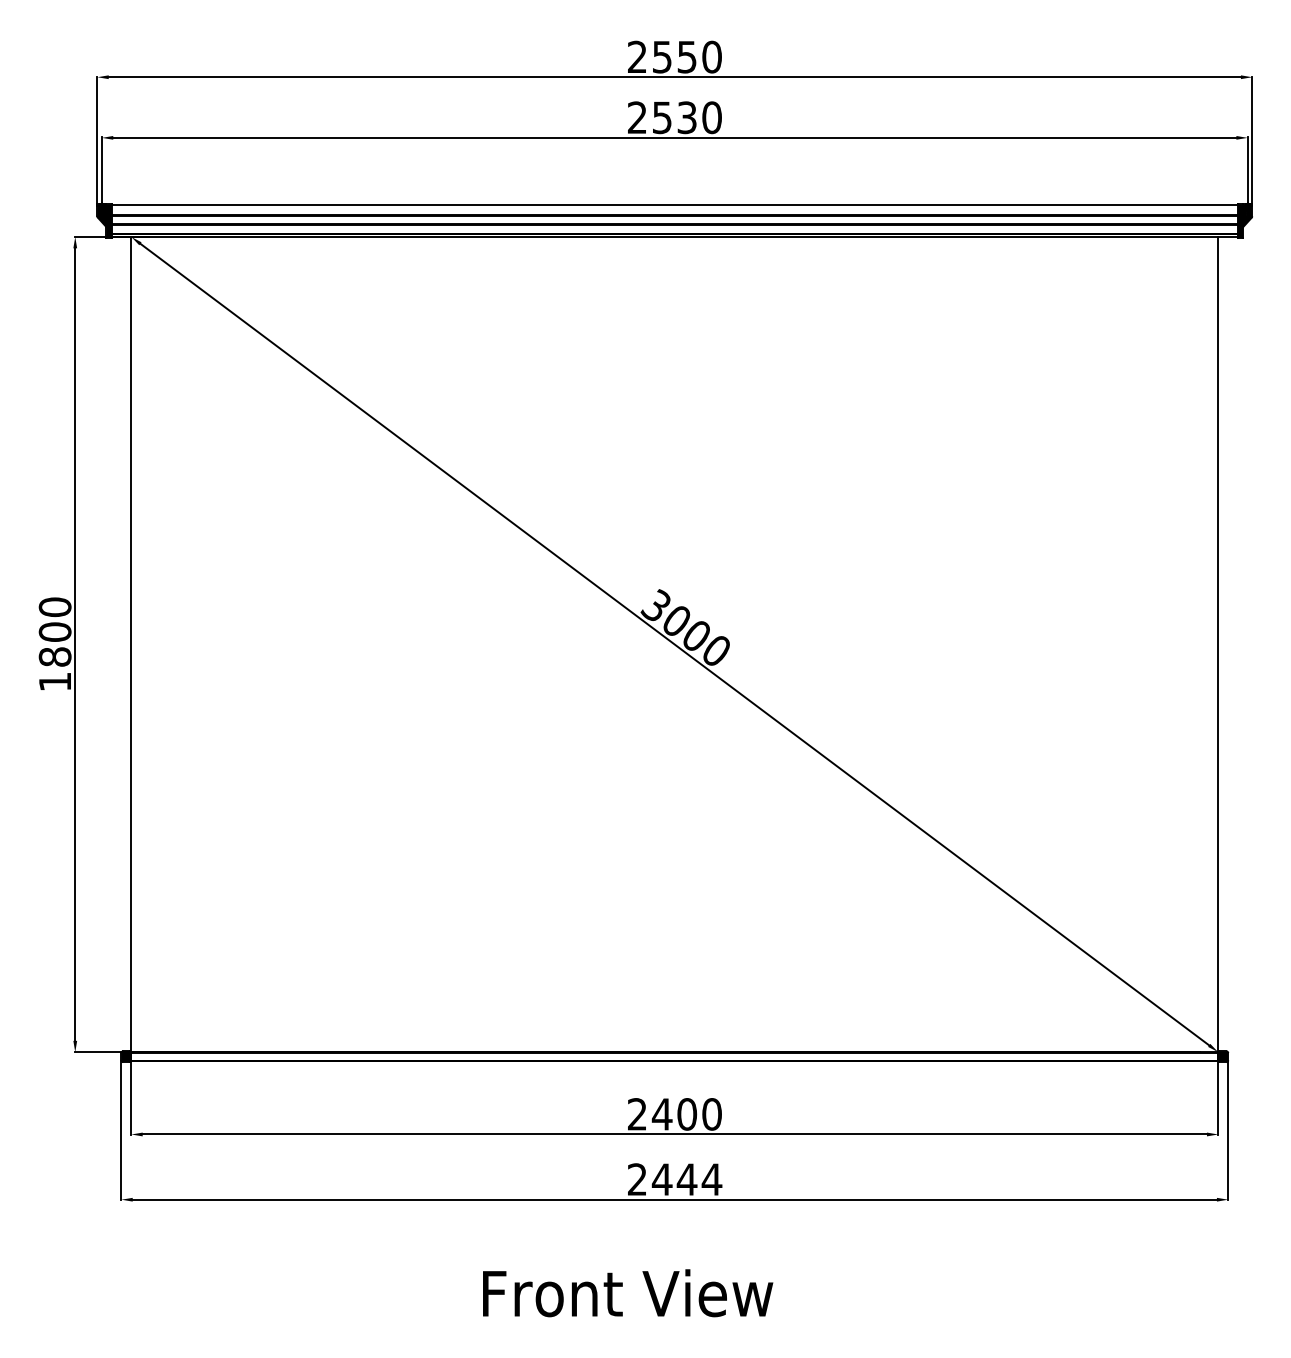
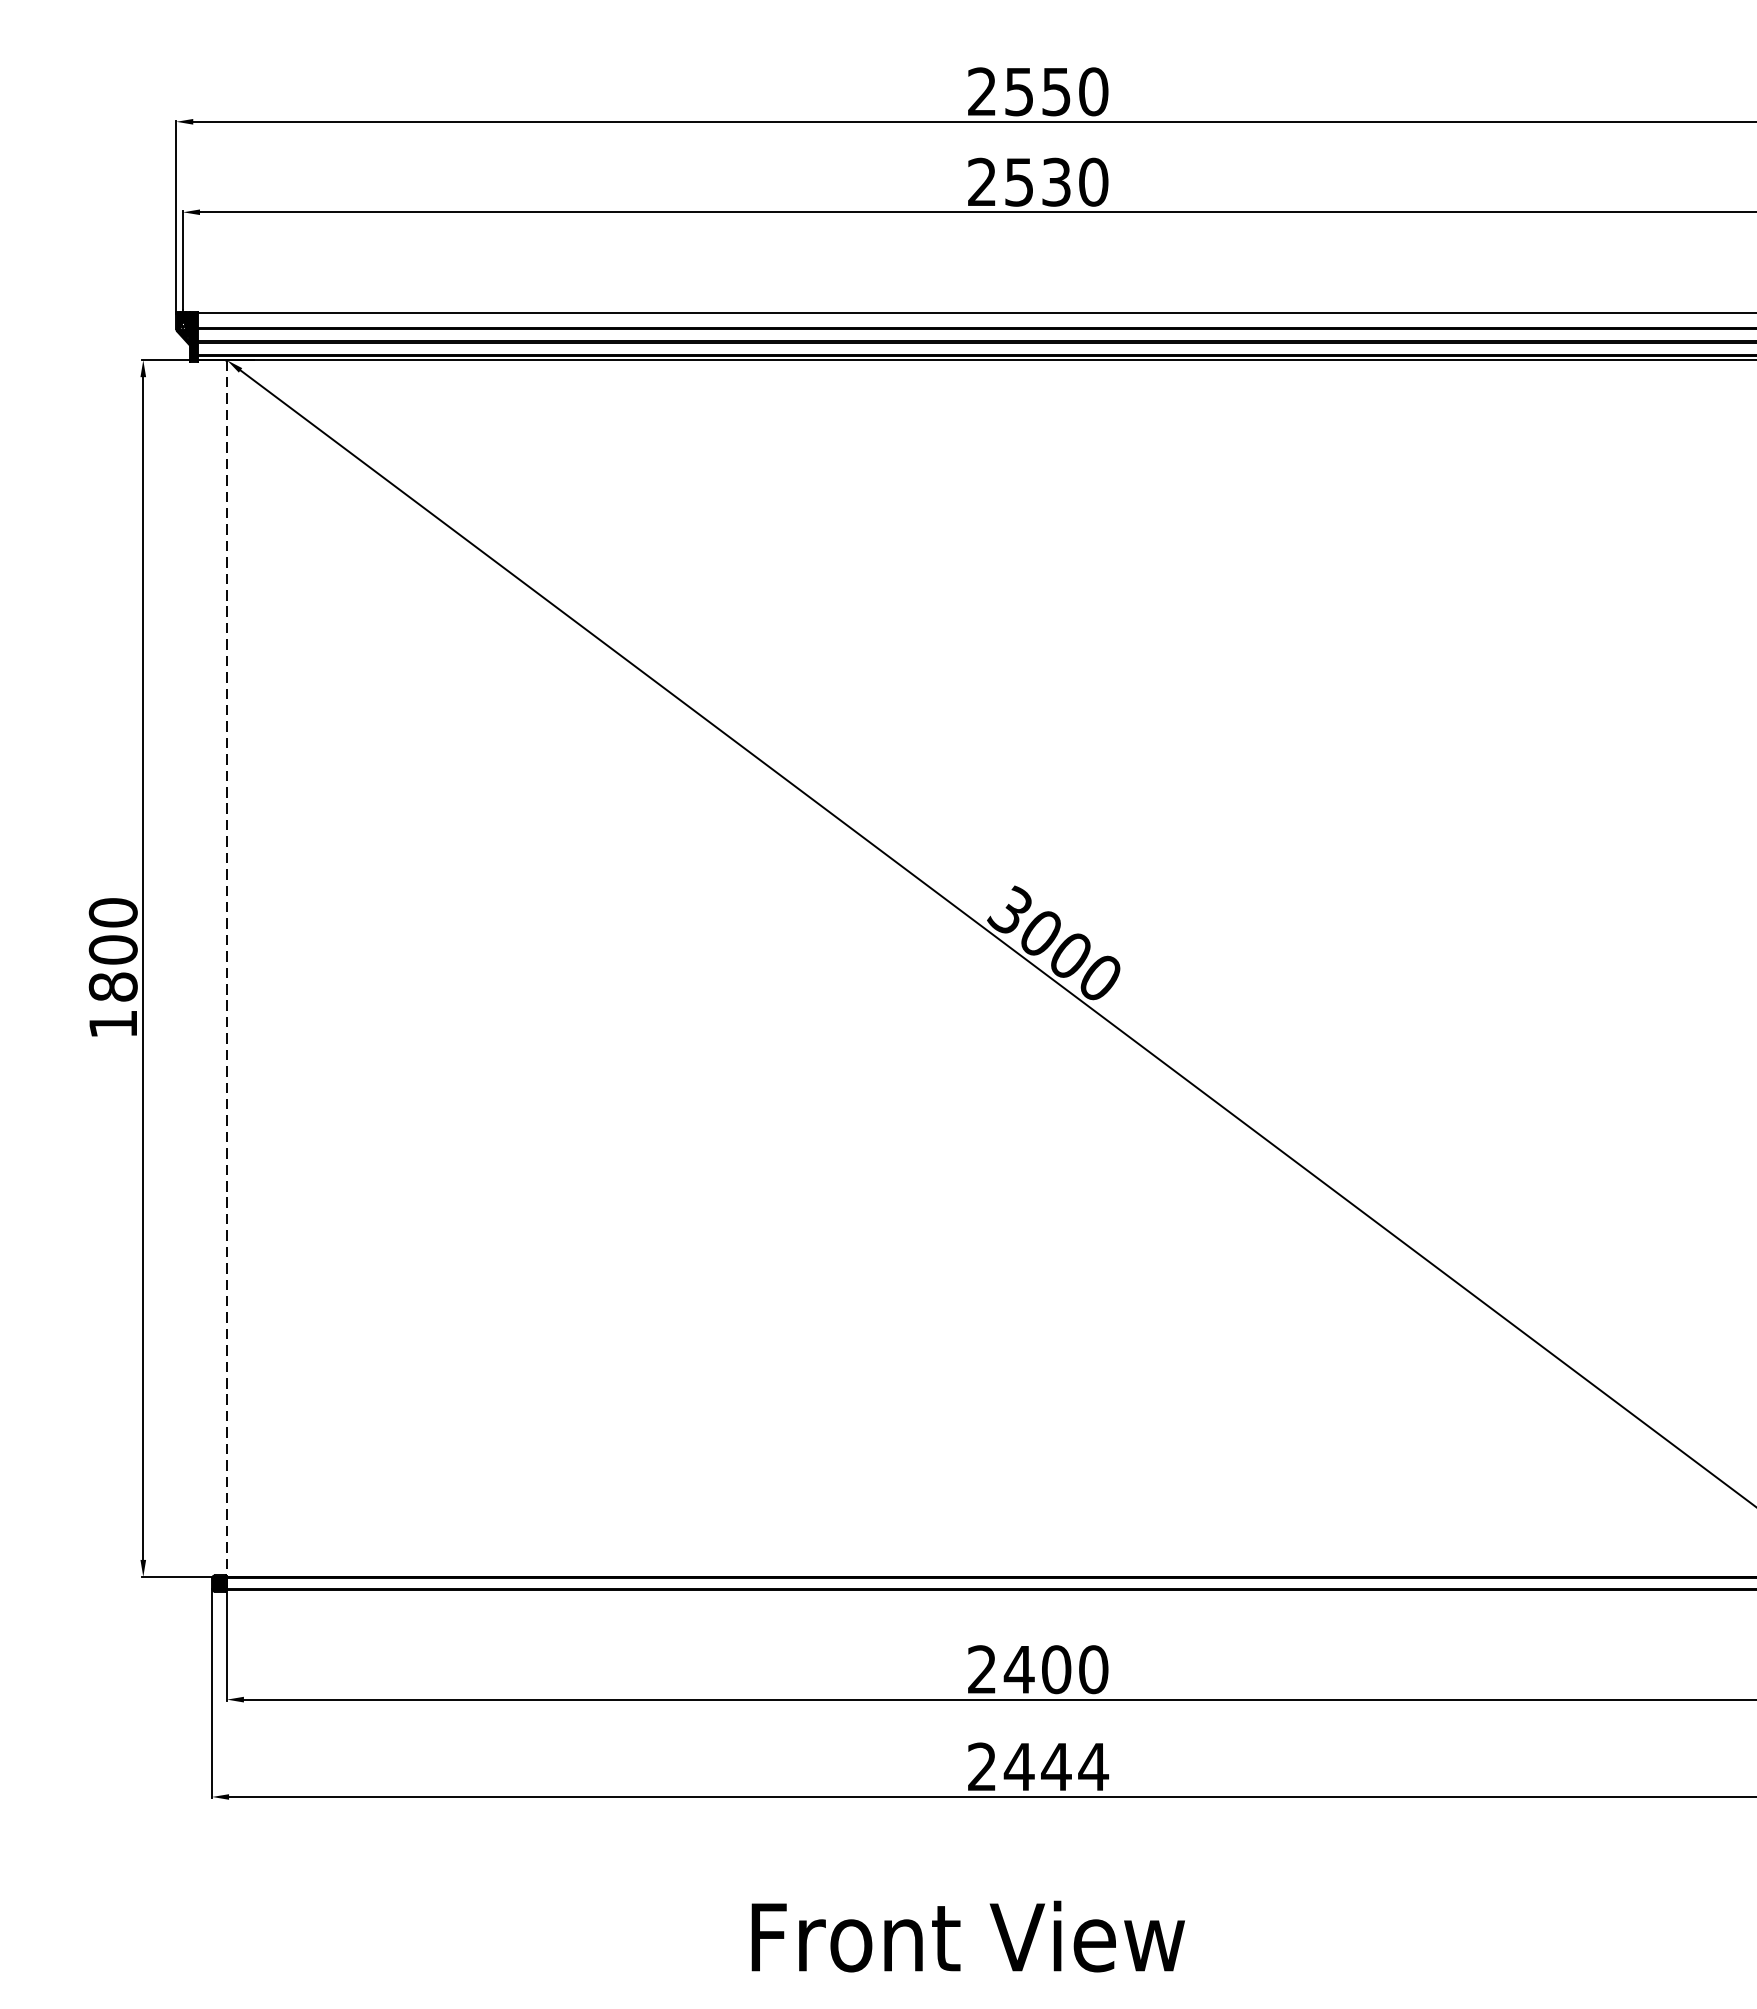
line: (131, 644) -> (227, 968), solid -> dashed

